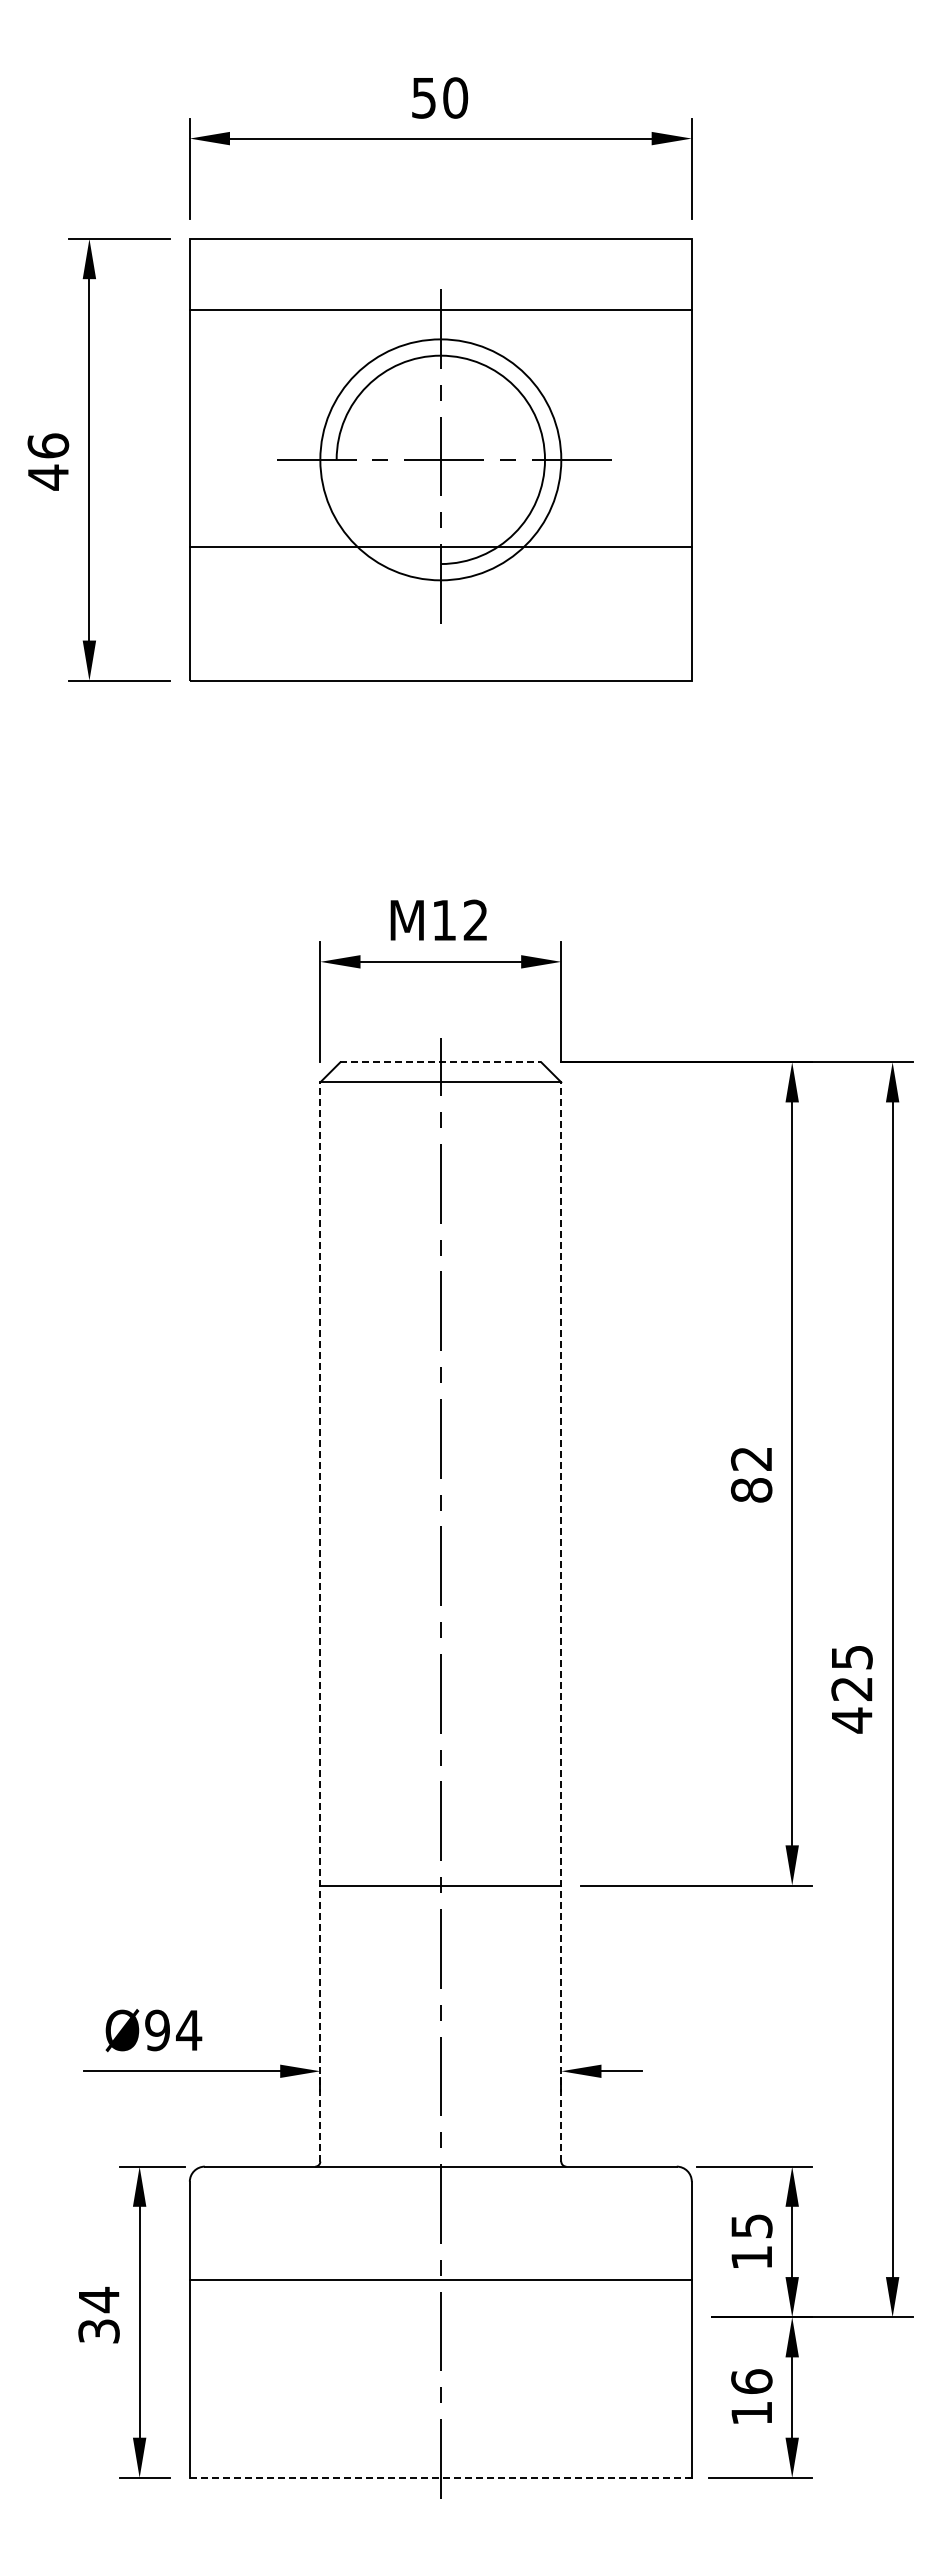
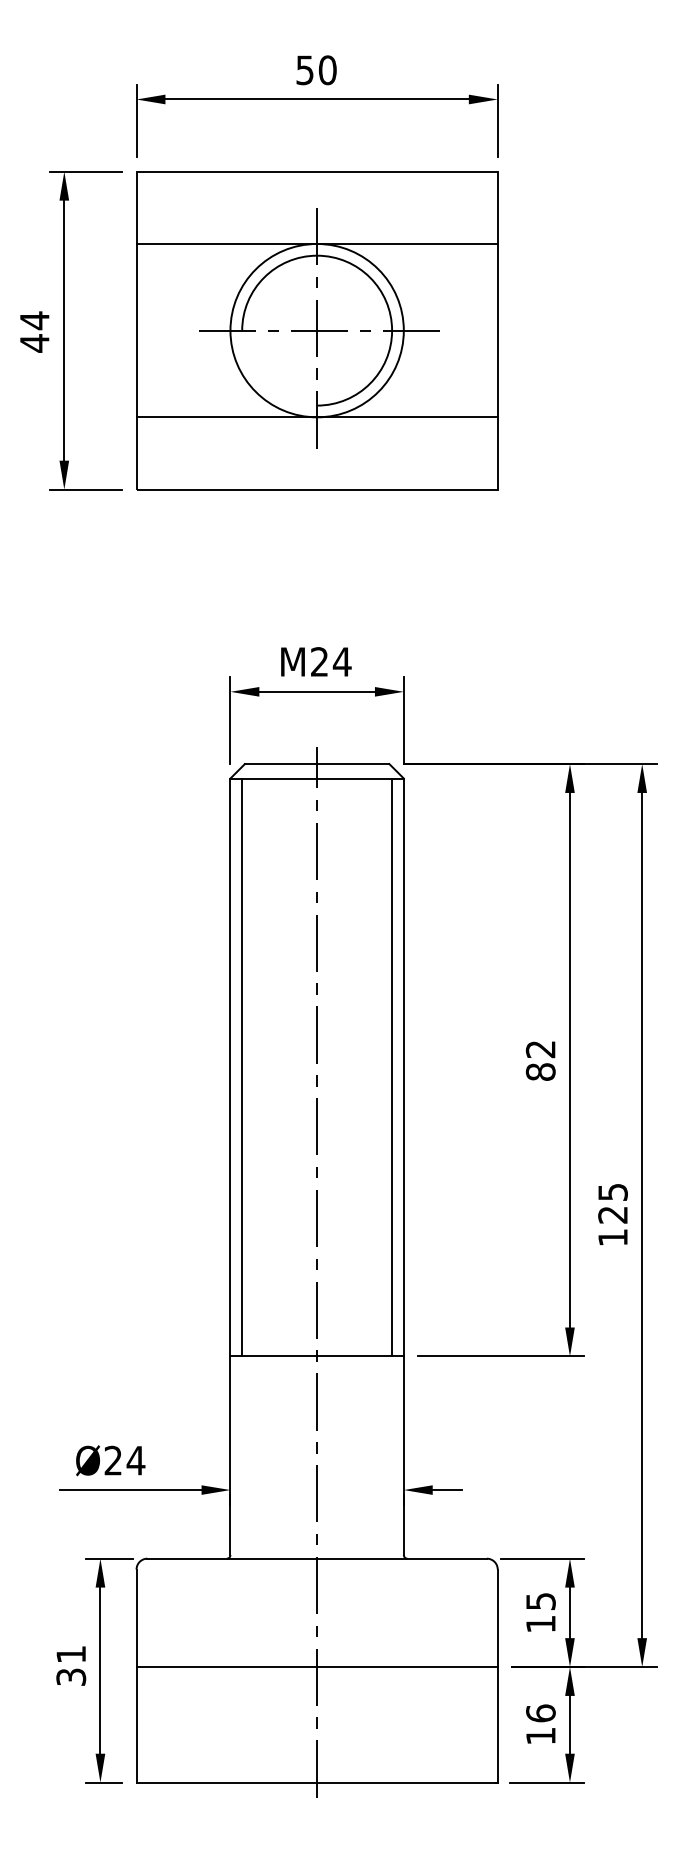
line: (440, 310) -> (316, 244), moved
text: (48, 446) -> (34, 321), 46 -> 44
line: (440, 547) -> (316, 417), moved
text: (460, 919) -> (331, 661), 12 -> 24
line: (441, 1062) -> (317, 764), dashed -> solid
line: (336, 1483) -> (242, 1067), added
line: (544, 1483) -> (391, 1067), added
line: (320, 1621) -> (230, 1166), dashed -> solid
line: (561, 1621) -> (403, 1166), dashed -> solid
text: (852, 1720) -> (613, 1237), 425 -> 125
text: (157, 2030) -> (113, 1460), Ø94 -> Ø24
line: (440, 2280) -> (316, 1667), moved
text: (99, 2299) -> (71, 1654), 34 -> 31
line: (440, 2477) -> (316, 1782), dashed -> solid

